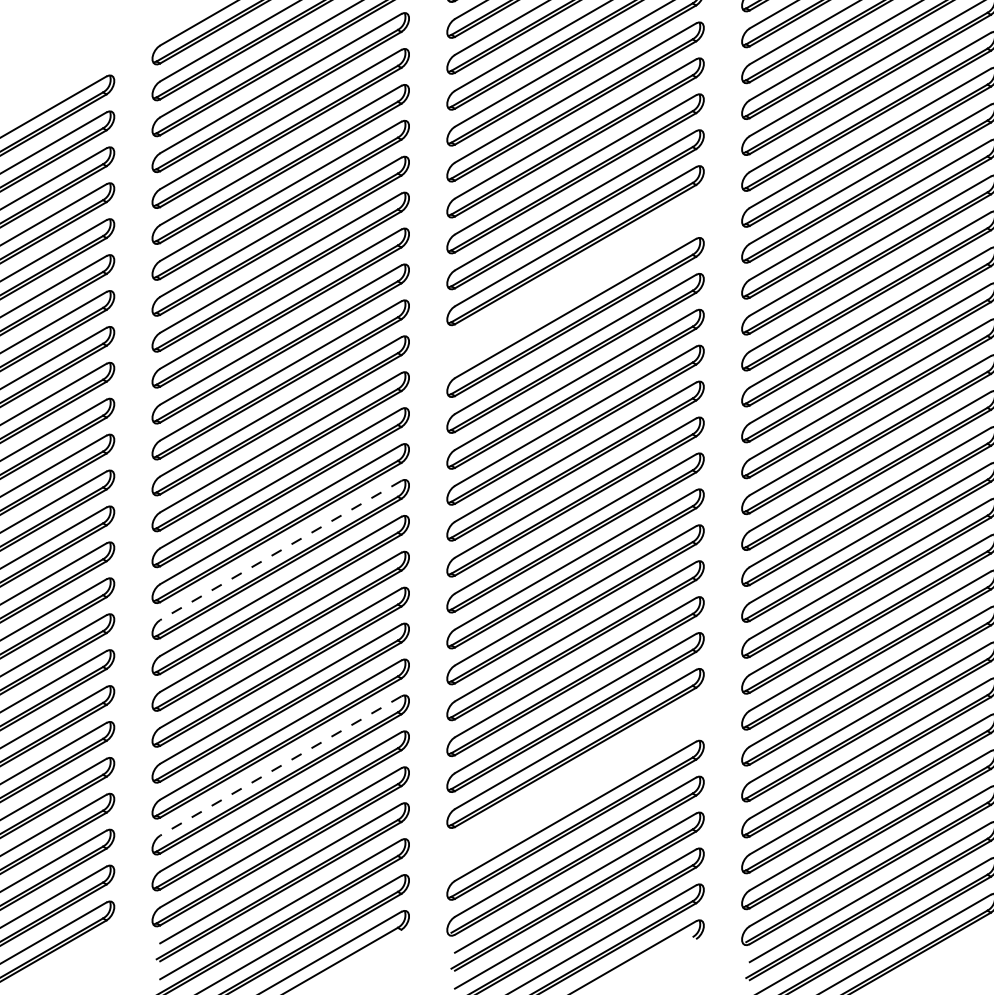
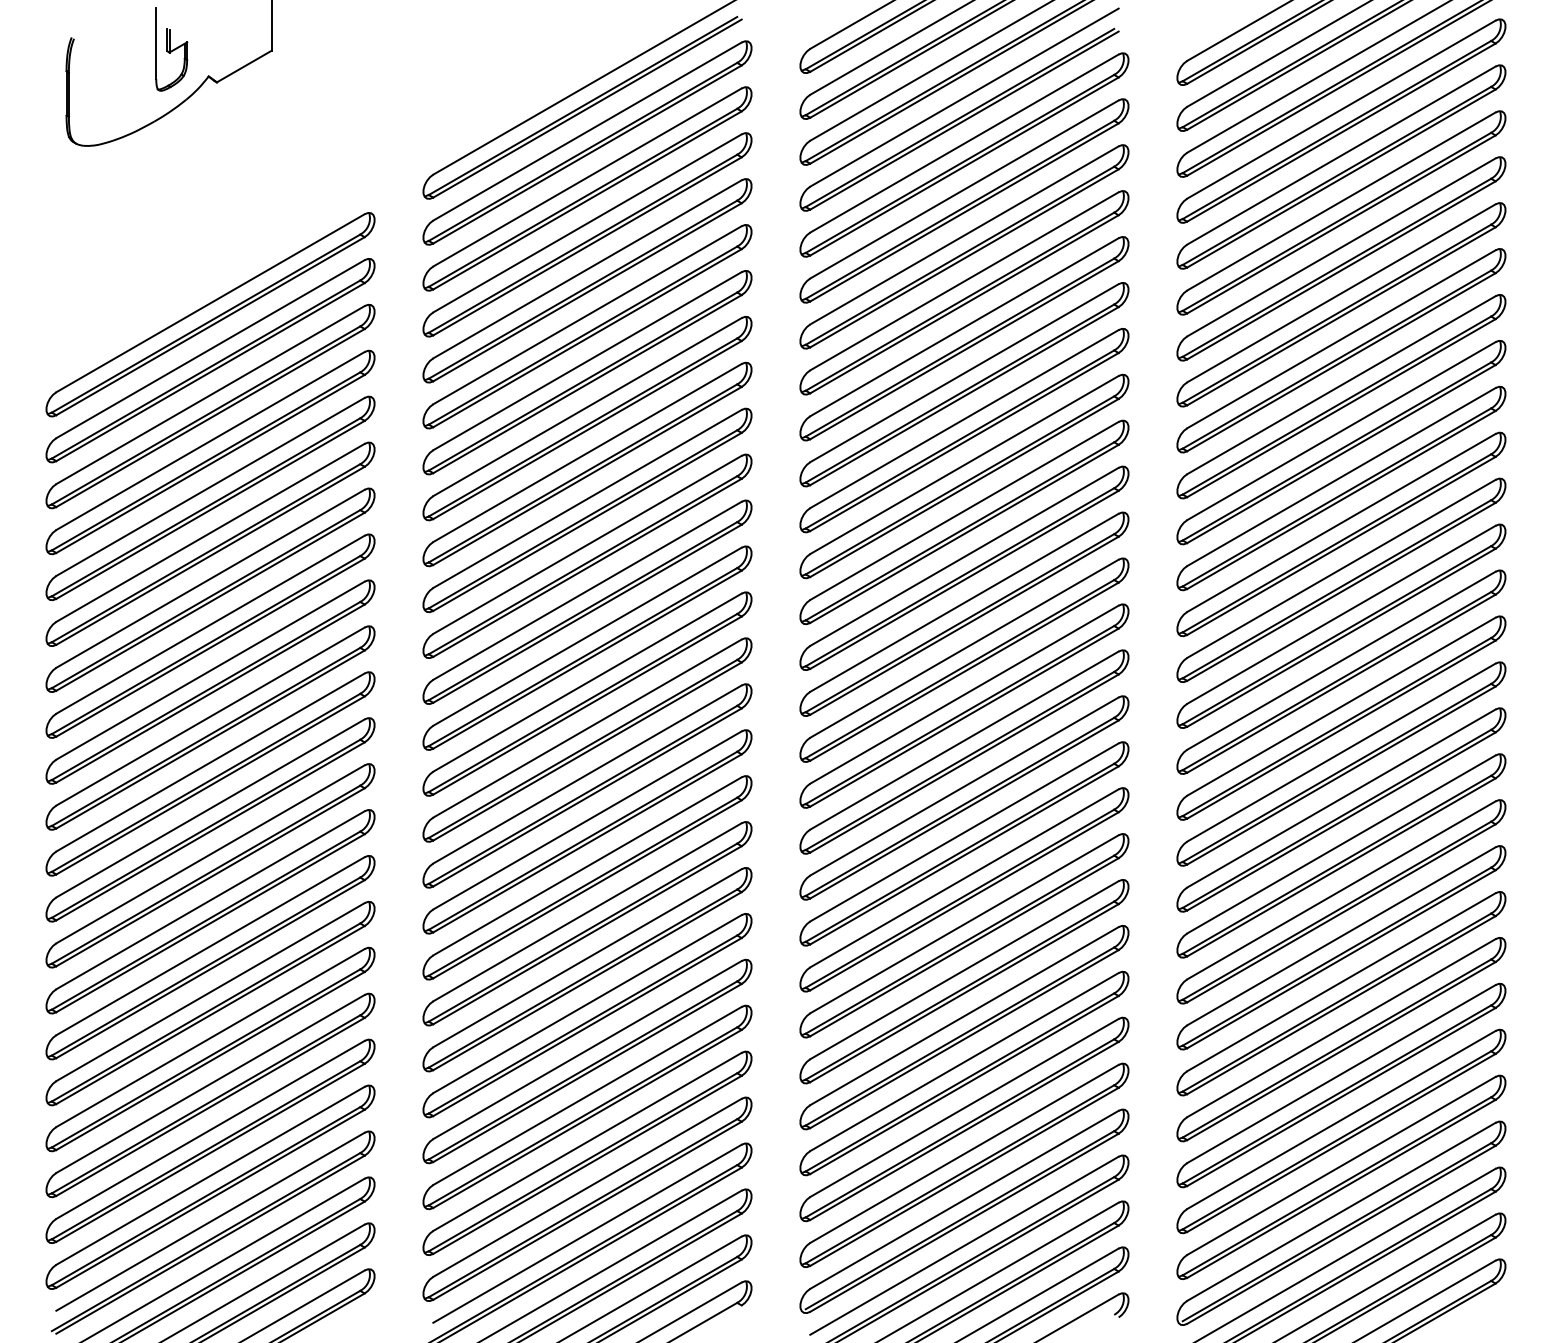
part: (575, 281) -> (964, 476), added
line: (280, 550) -> (587, 820), dashed -> solid
line: (280, 766) -> (587, 1096), dashed -> solid
part: (575, 784) -> (964, 1119), added

